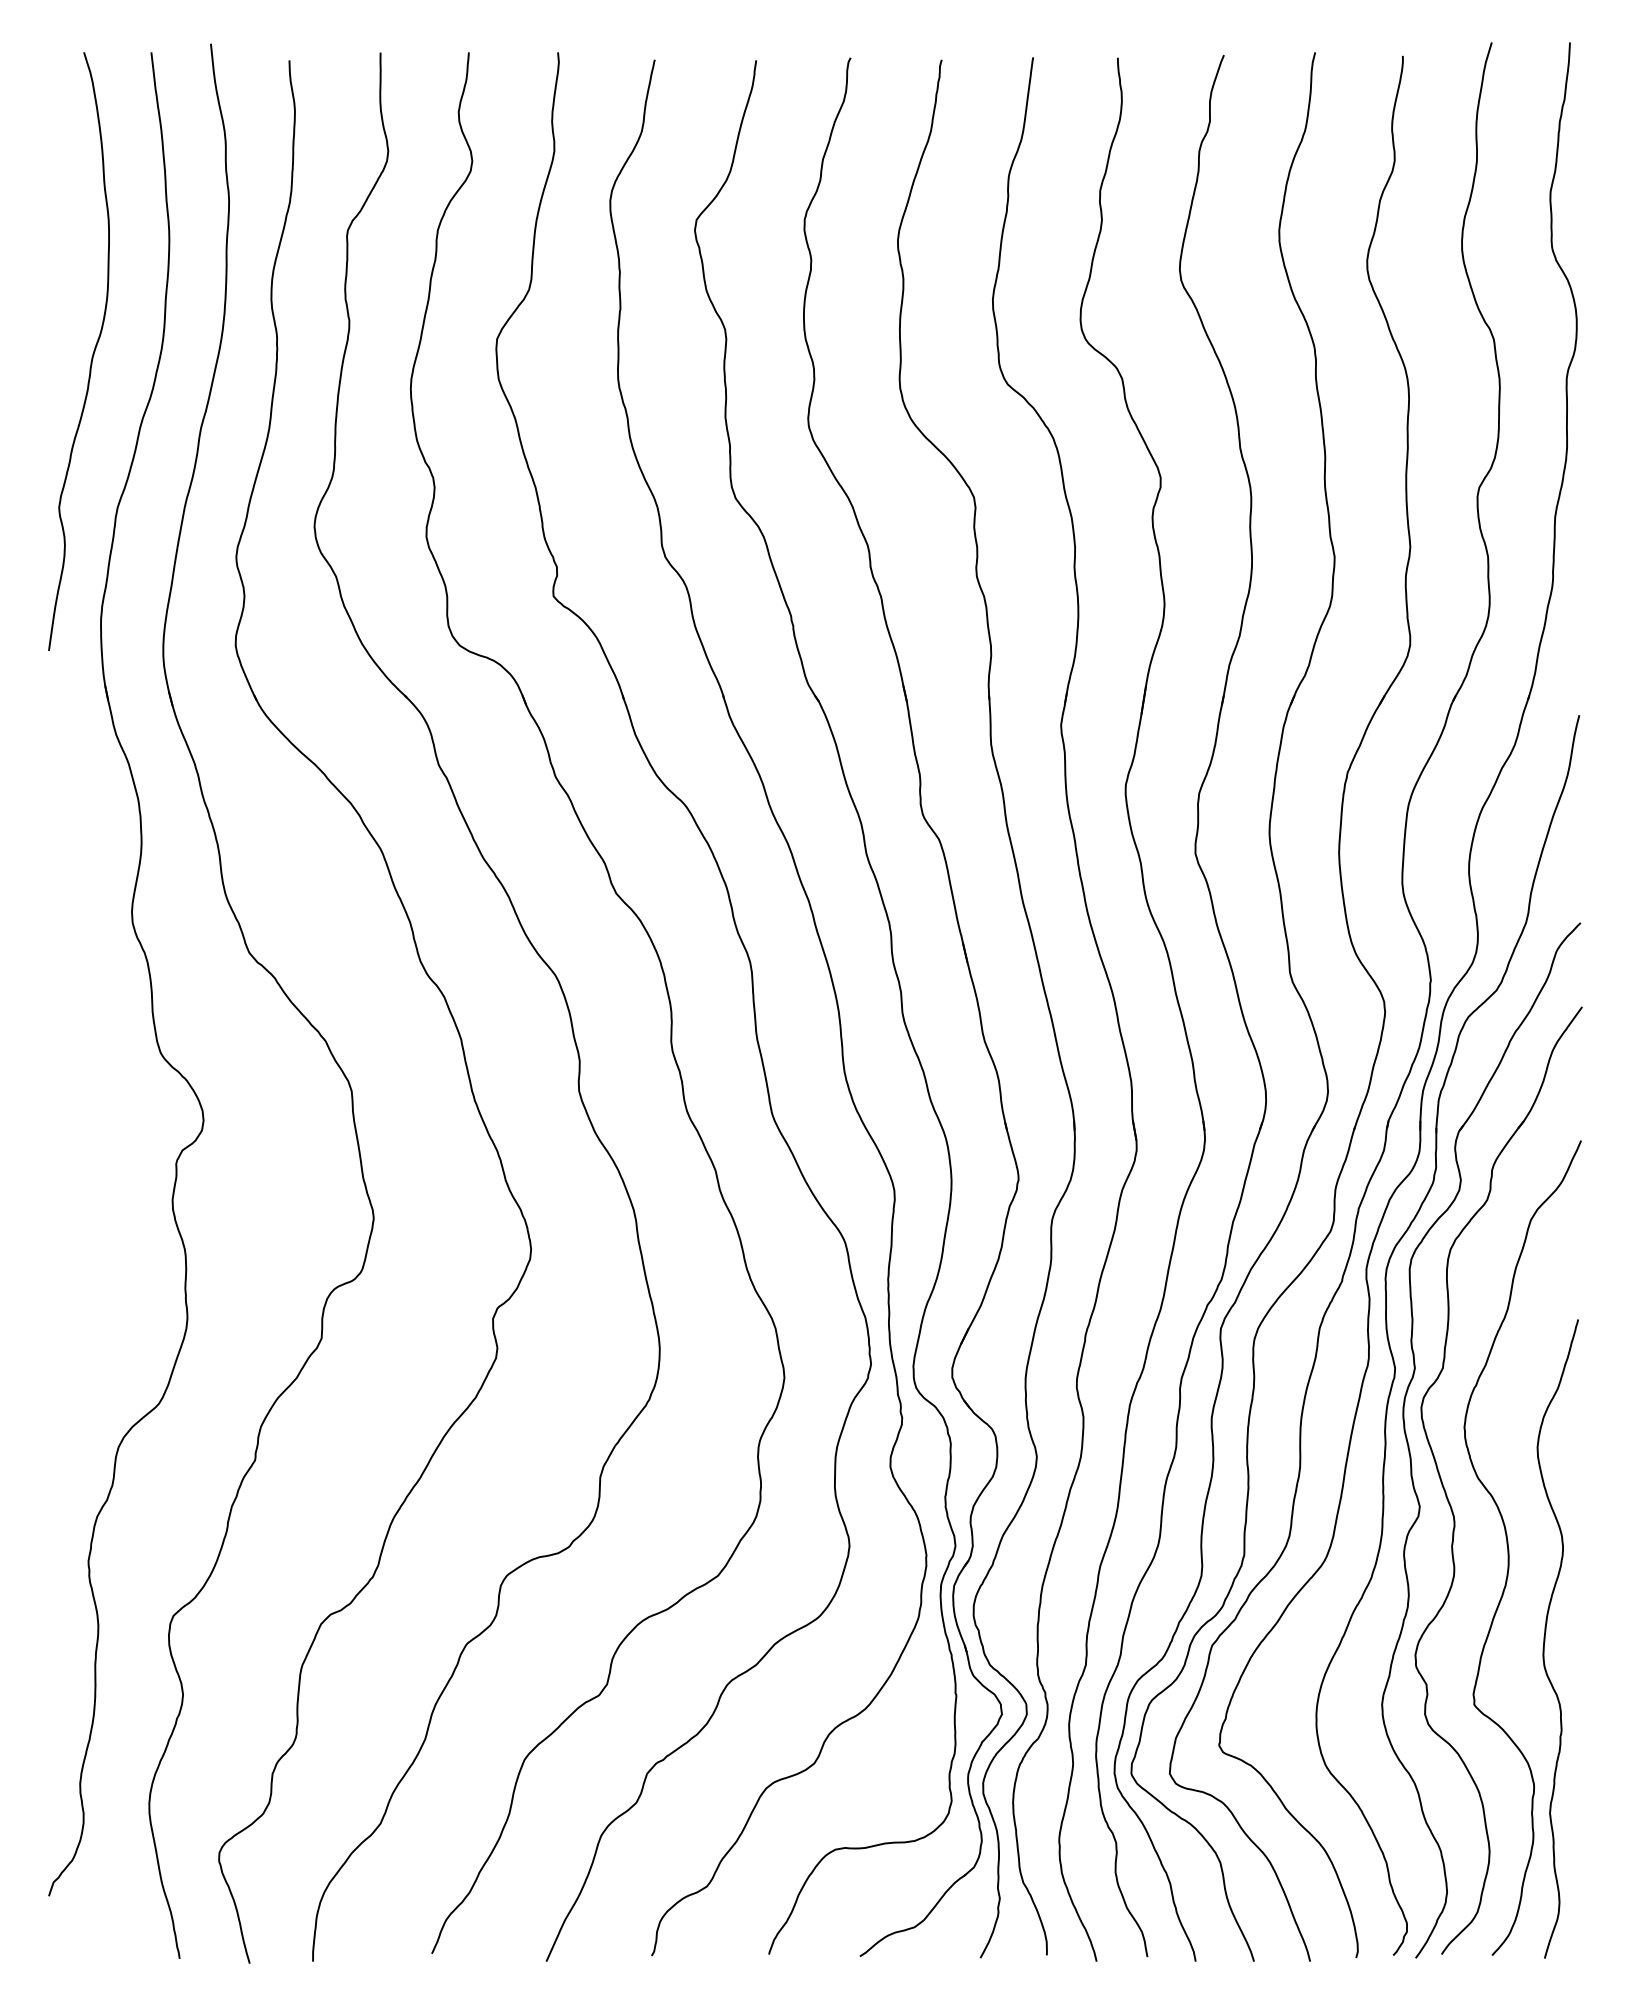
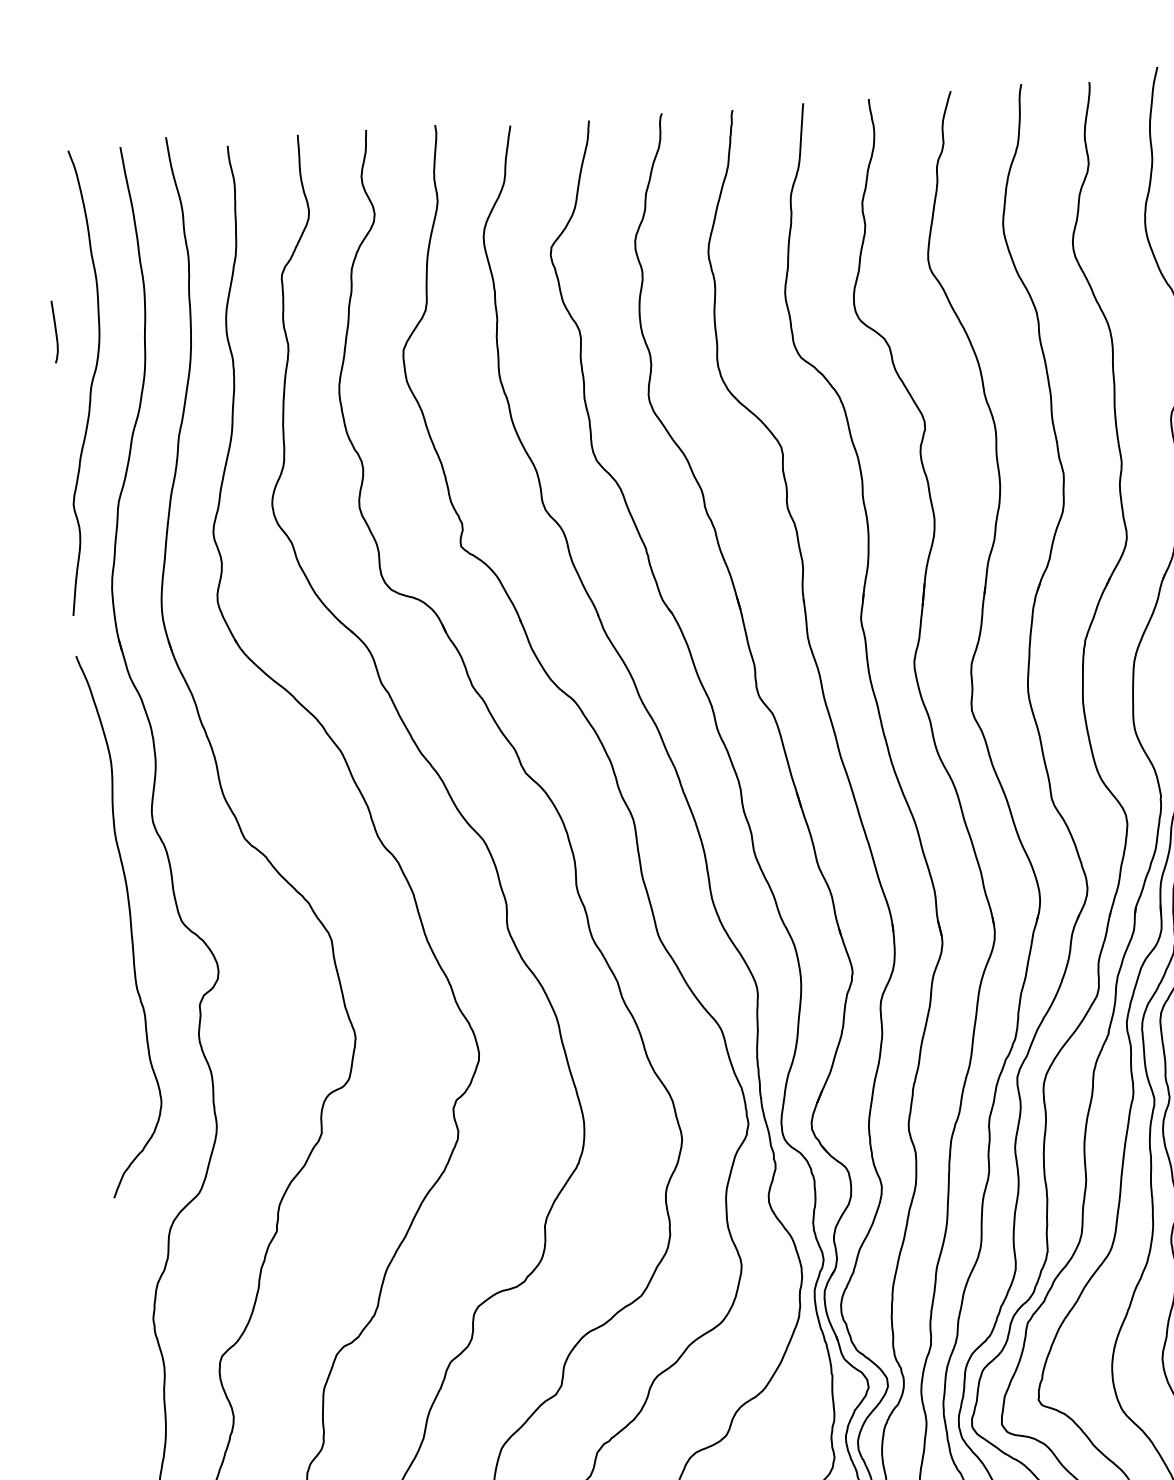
curve: (51, 283) -> (55, 331), added
curve: (94, 1052) -> (130, 924), added

